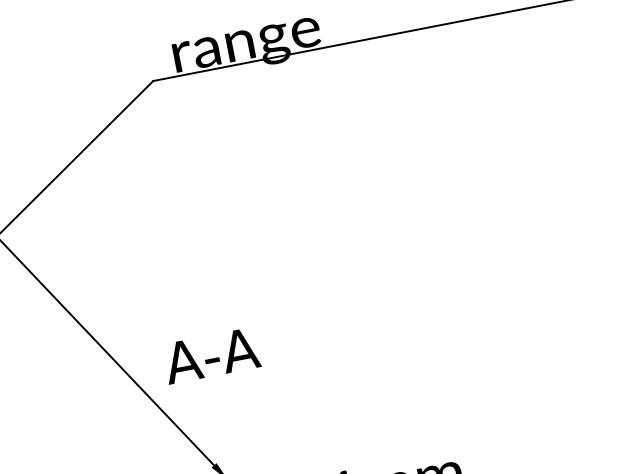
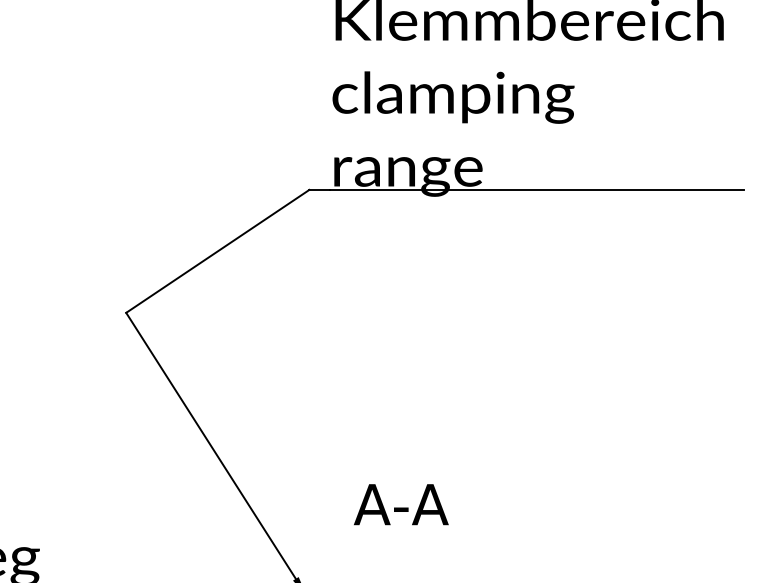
text: (211, 355) -> (401, 504), moved

